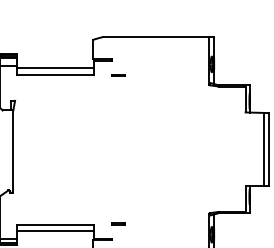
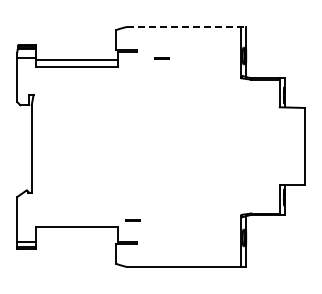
line: (159, 36) -> (187, 26), solid -> dashed
line: (117, 75) -> (161, 58), moved
line: (264, 149) -> (299, 146), removed
line: (117, 224) -> (132, 220), moved
line: (55, 231) -> (76, 234), removed

